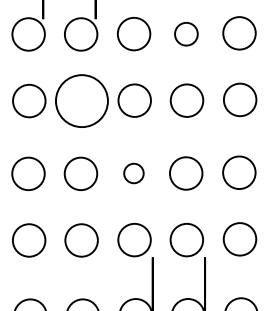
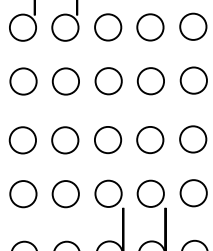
part: (186, 34) -> (150, 27), size x1.43
part: (81, 100) -> (65, 81), size x0.62
part: (133, 173) -> (107, 140), size x1.67

